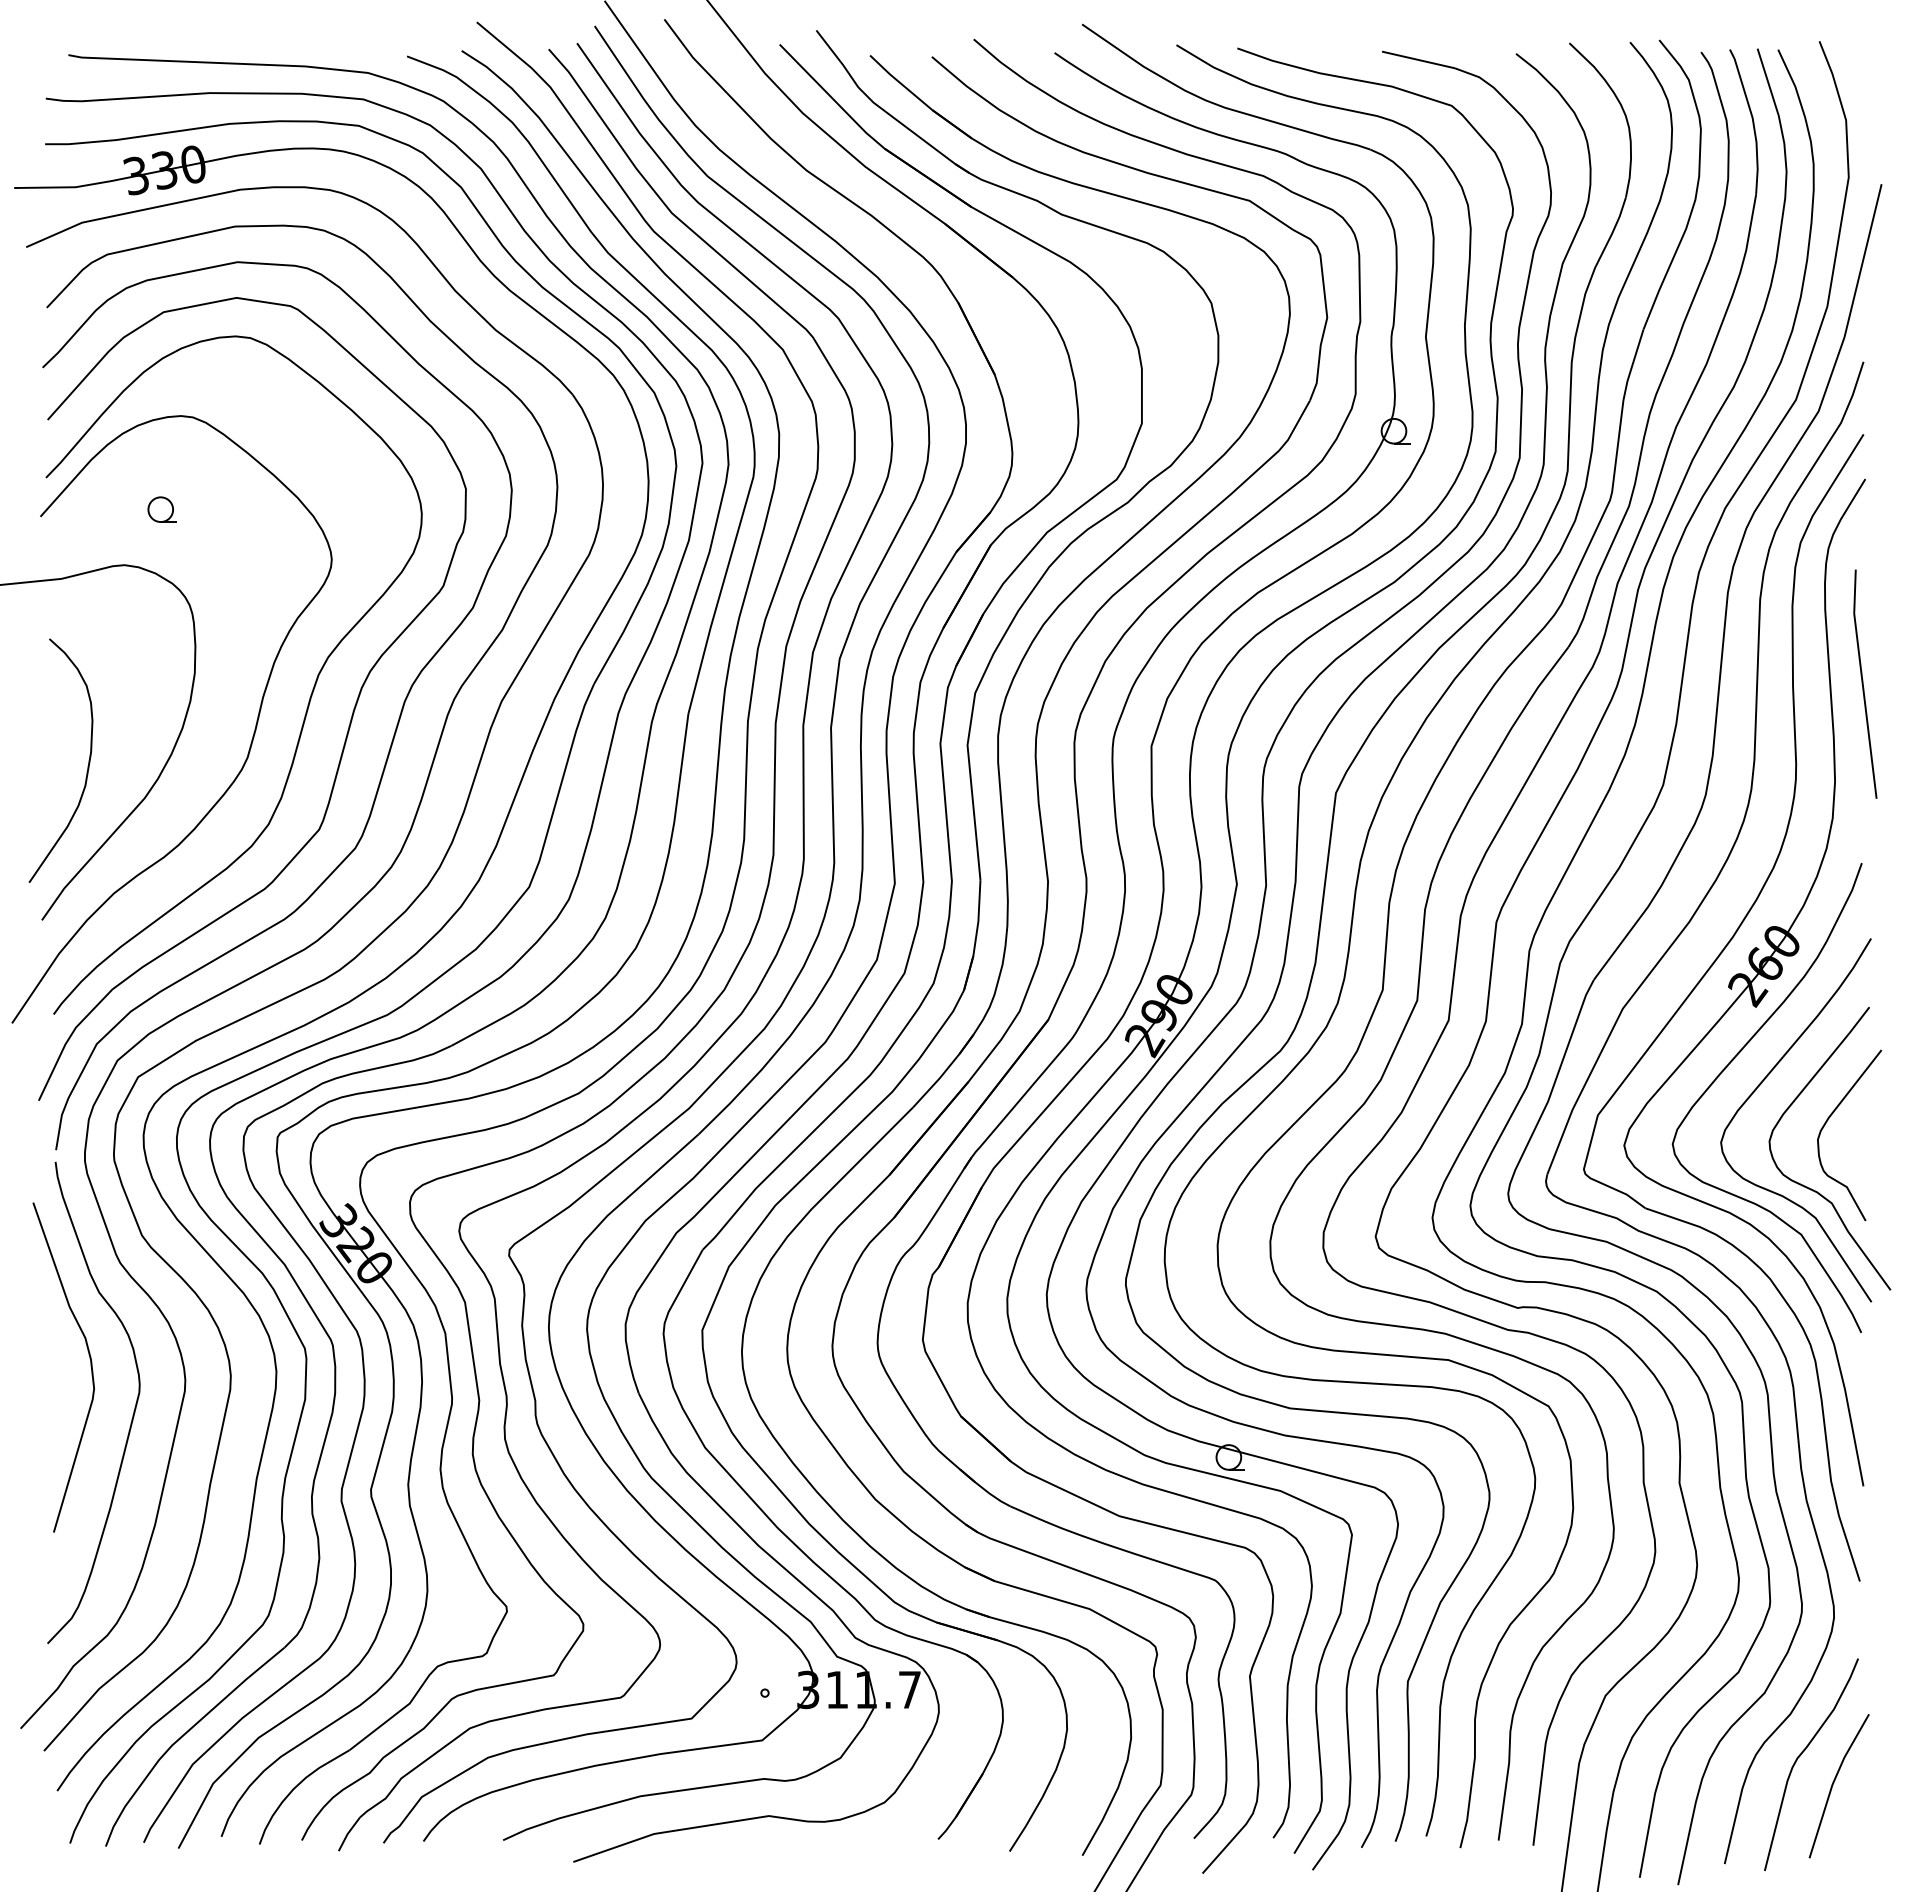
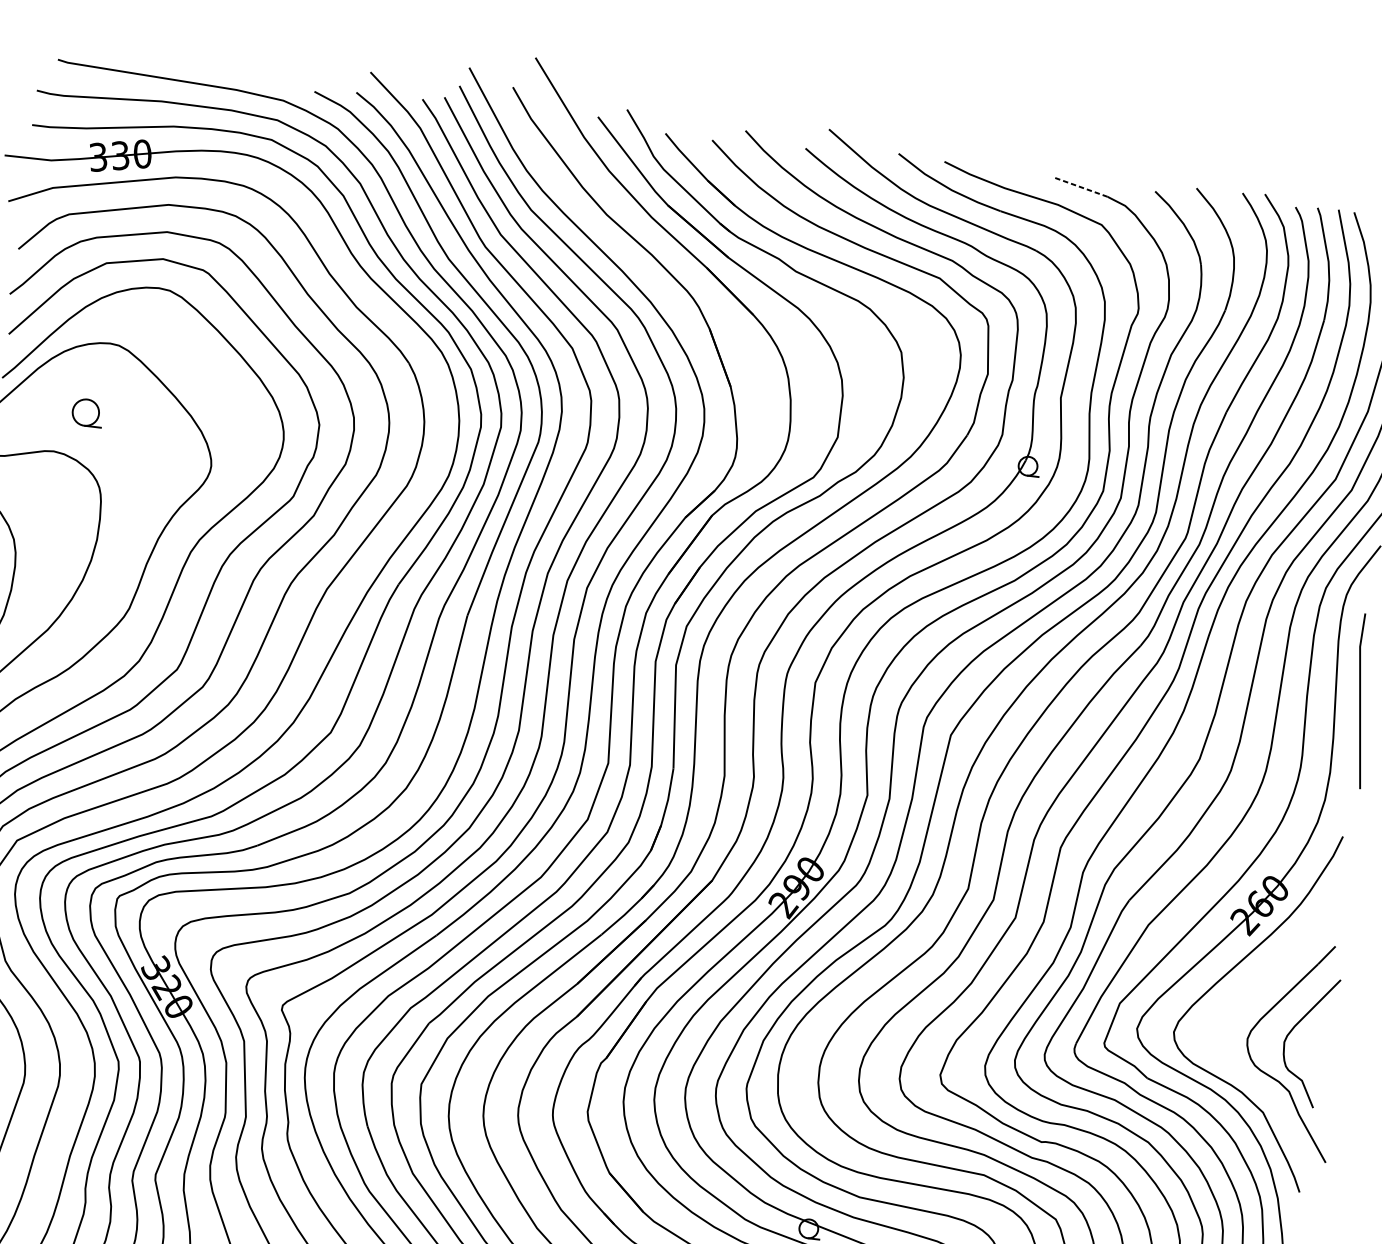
line: (1418, 59) -> (1080, 186), solid -> dashed
part: (161, 509) -> (86, 412), size x1.4
curve: (1756, 1090) -> (1242, 999), removed

